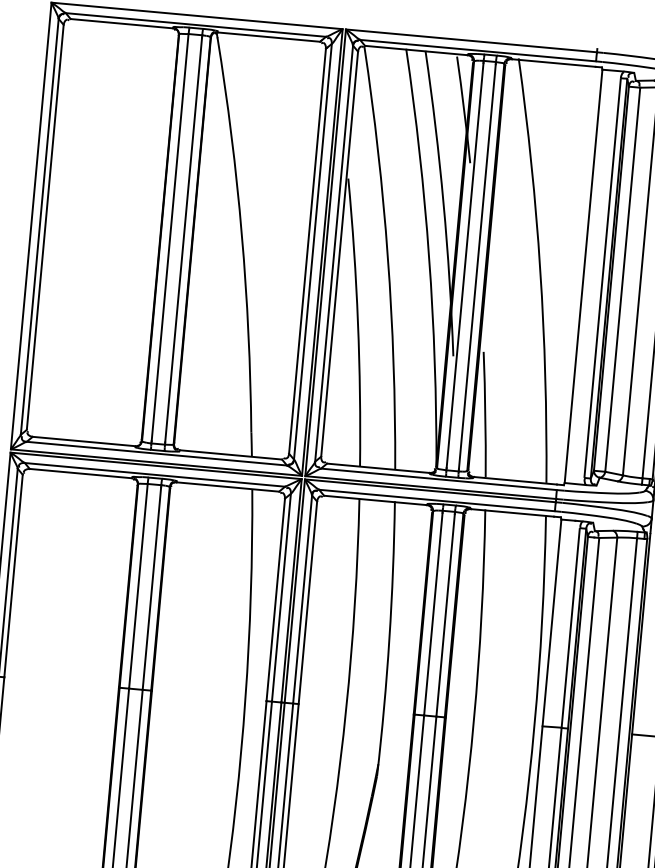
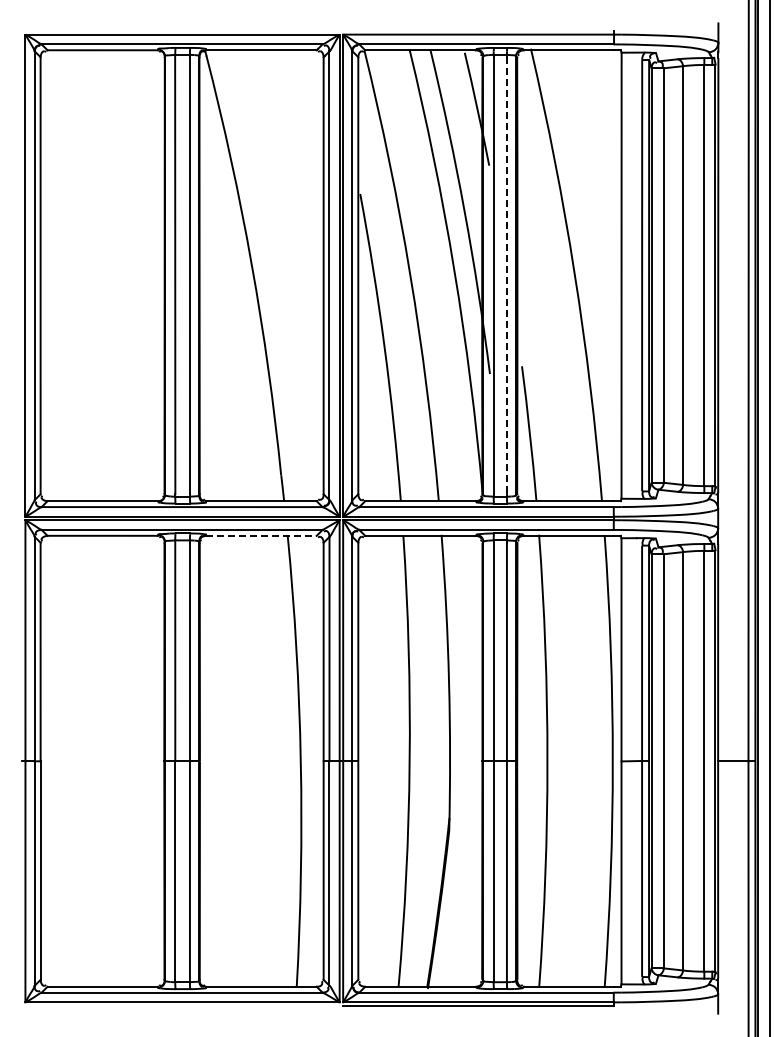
line: (476, 266) -> (506, 275), solid -> dashed
line: (228, 486) -> (262, 535), solid -> dashed

